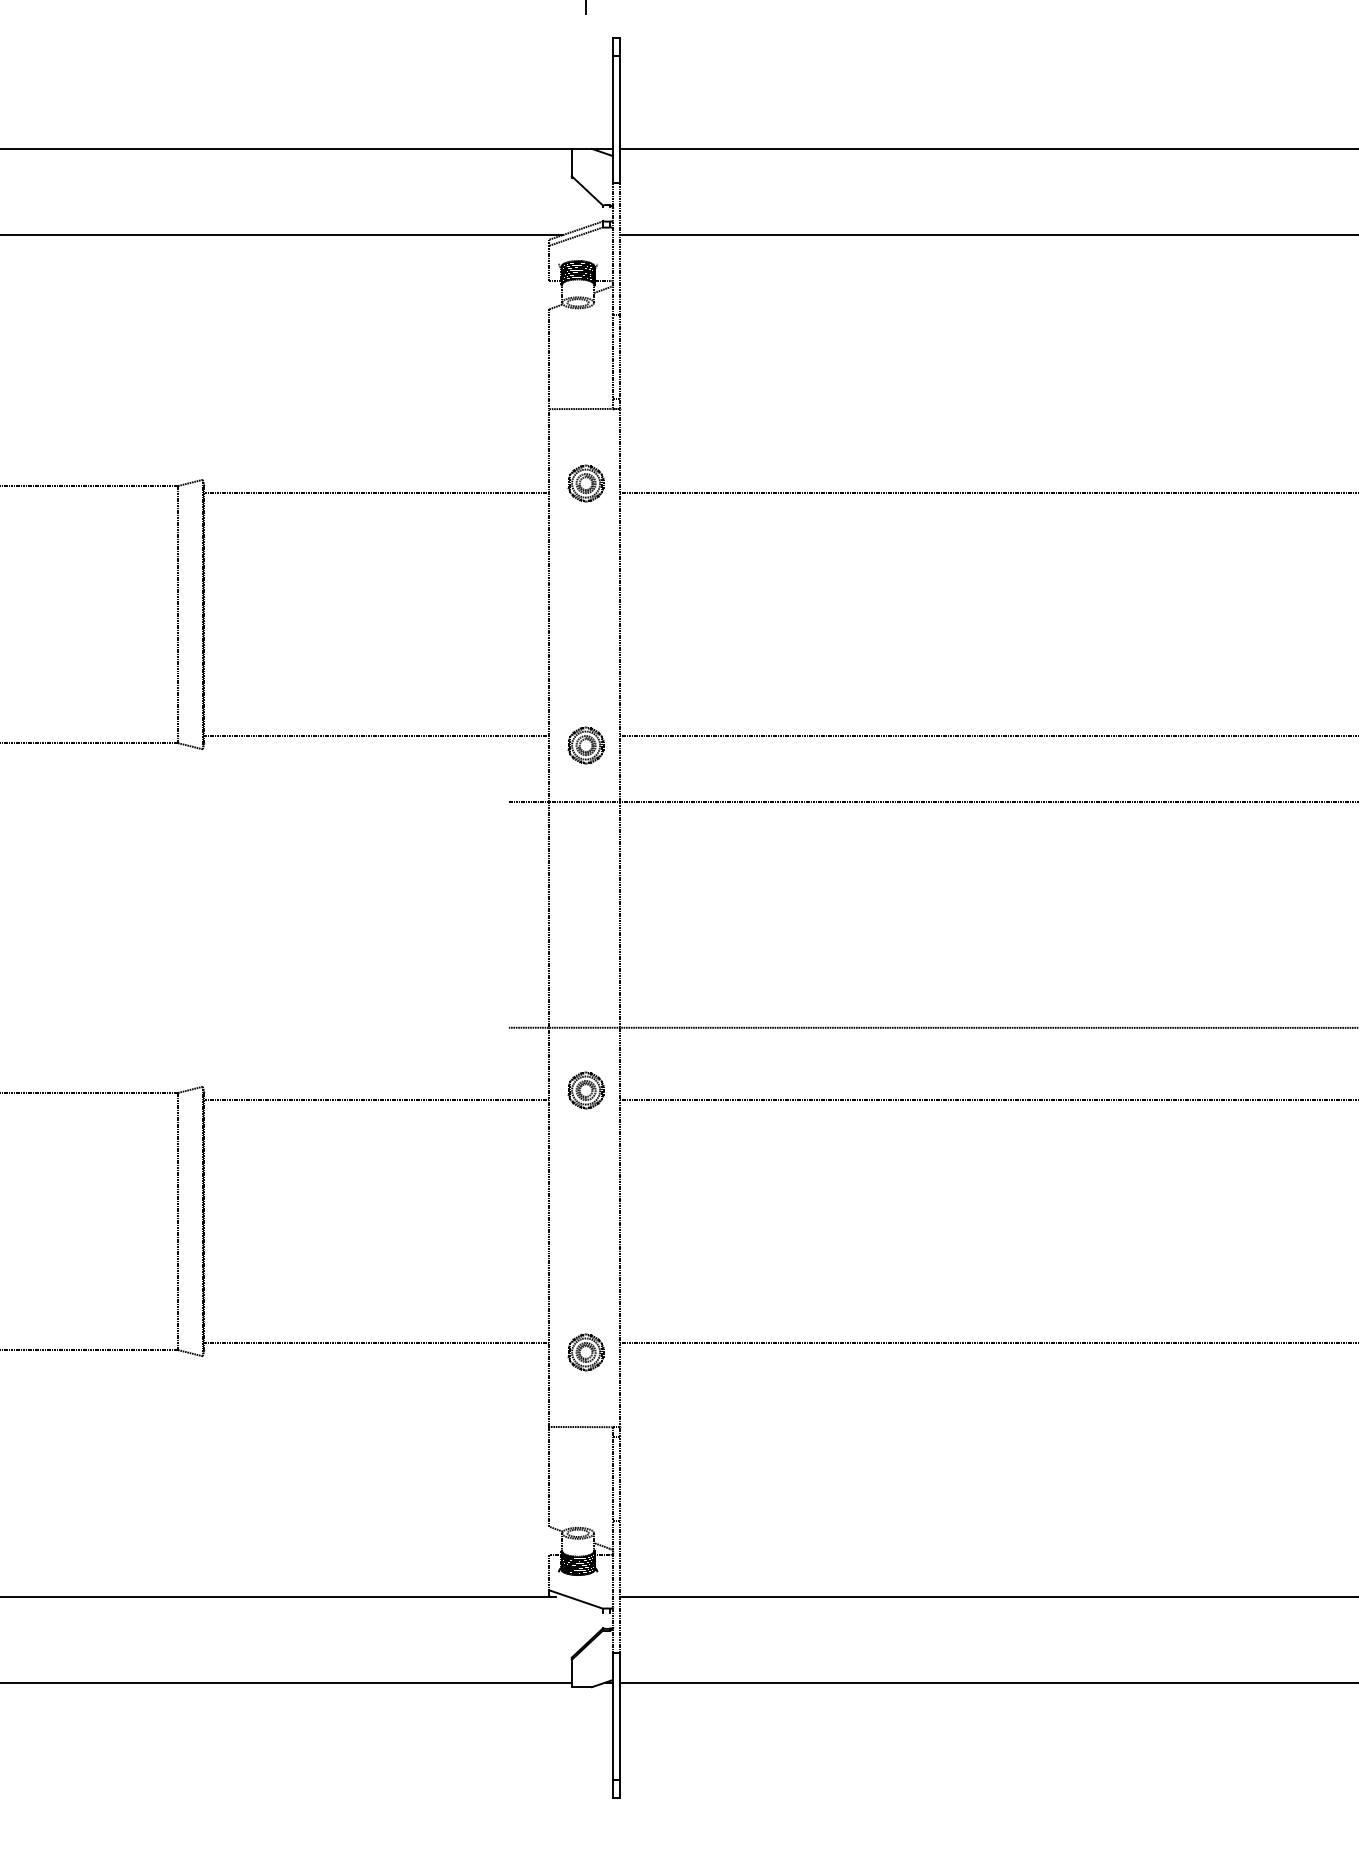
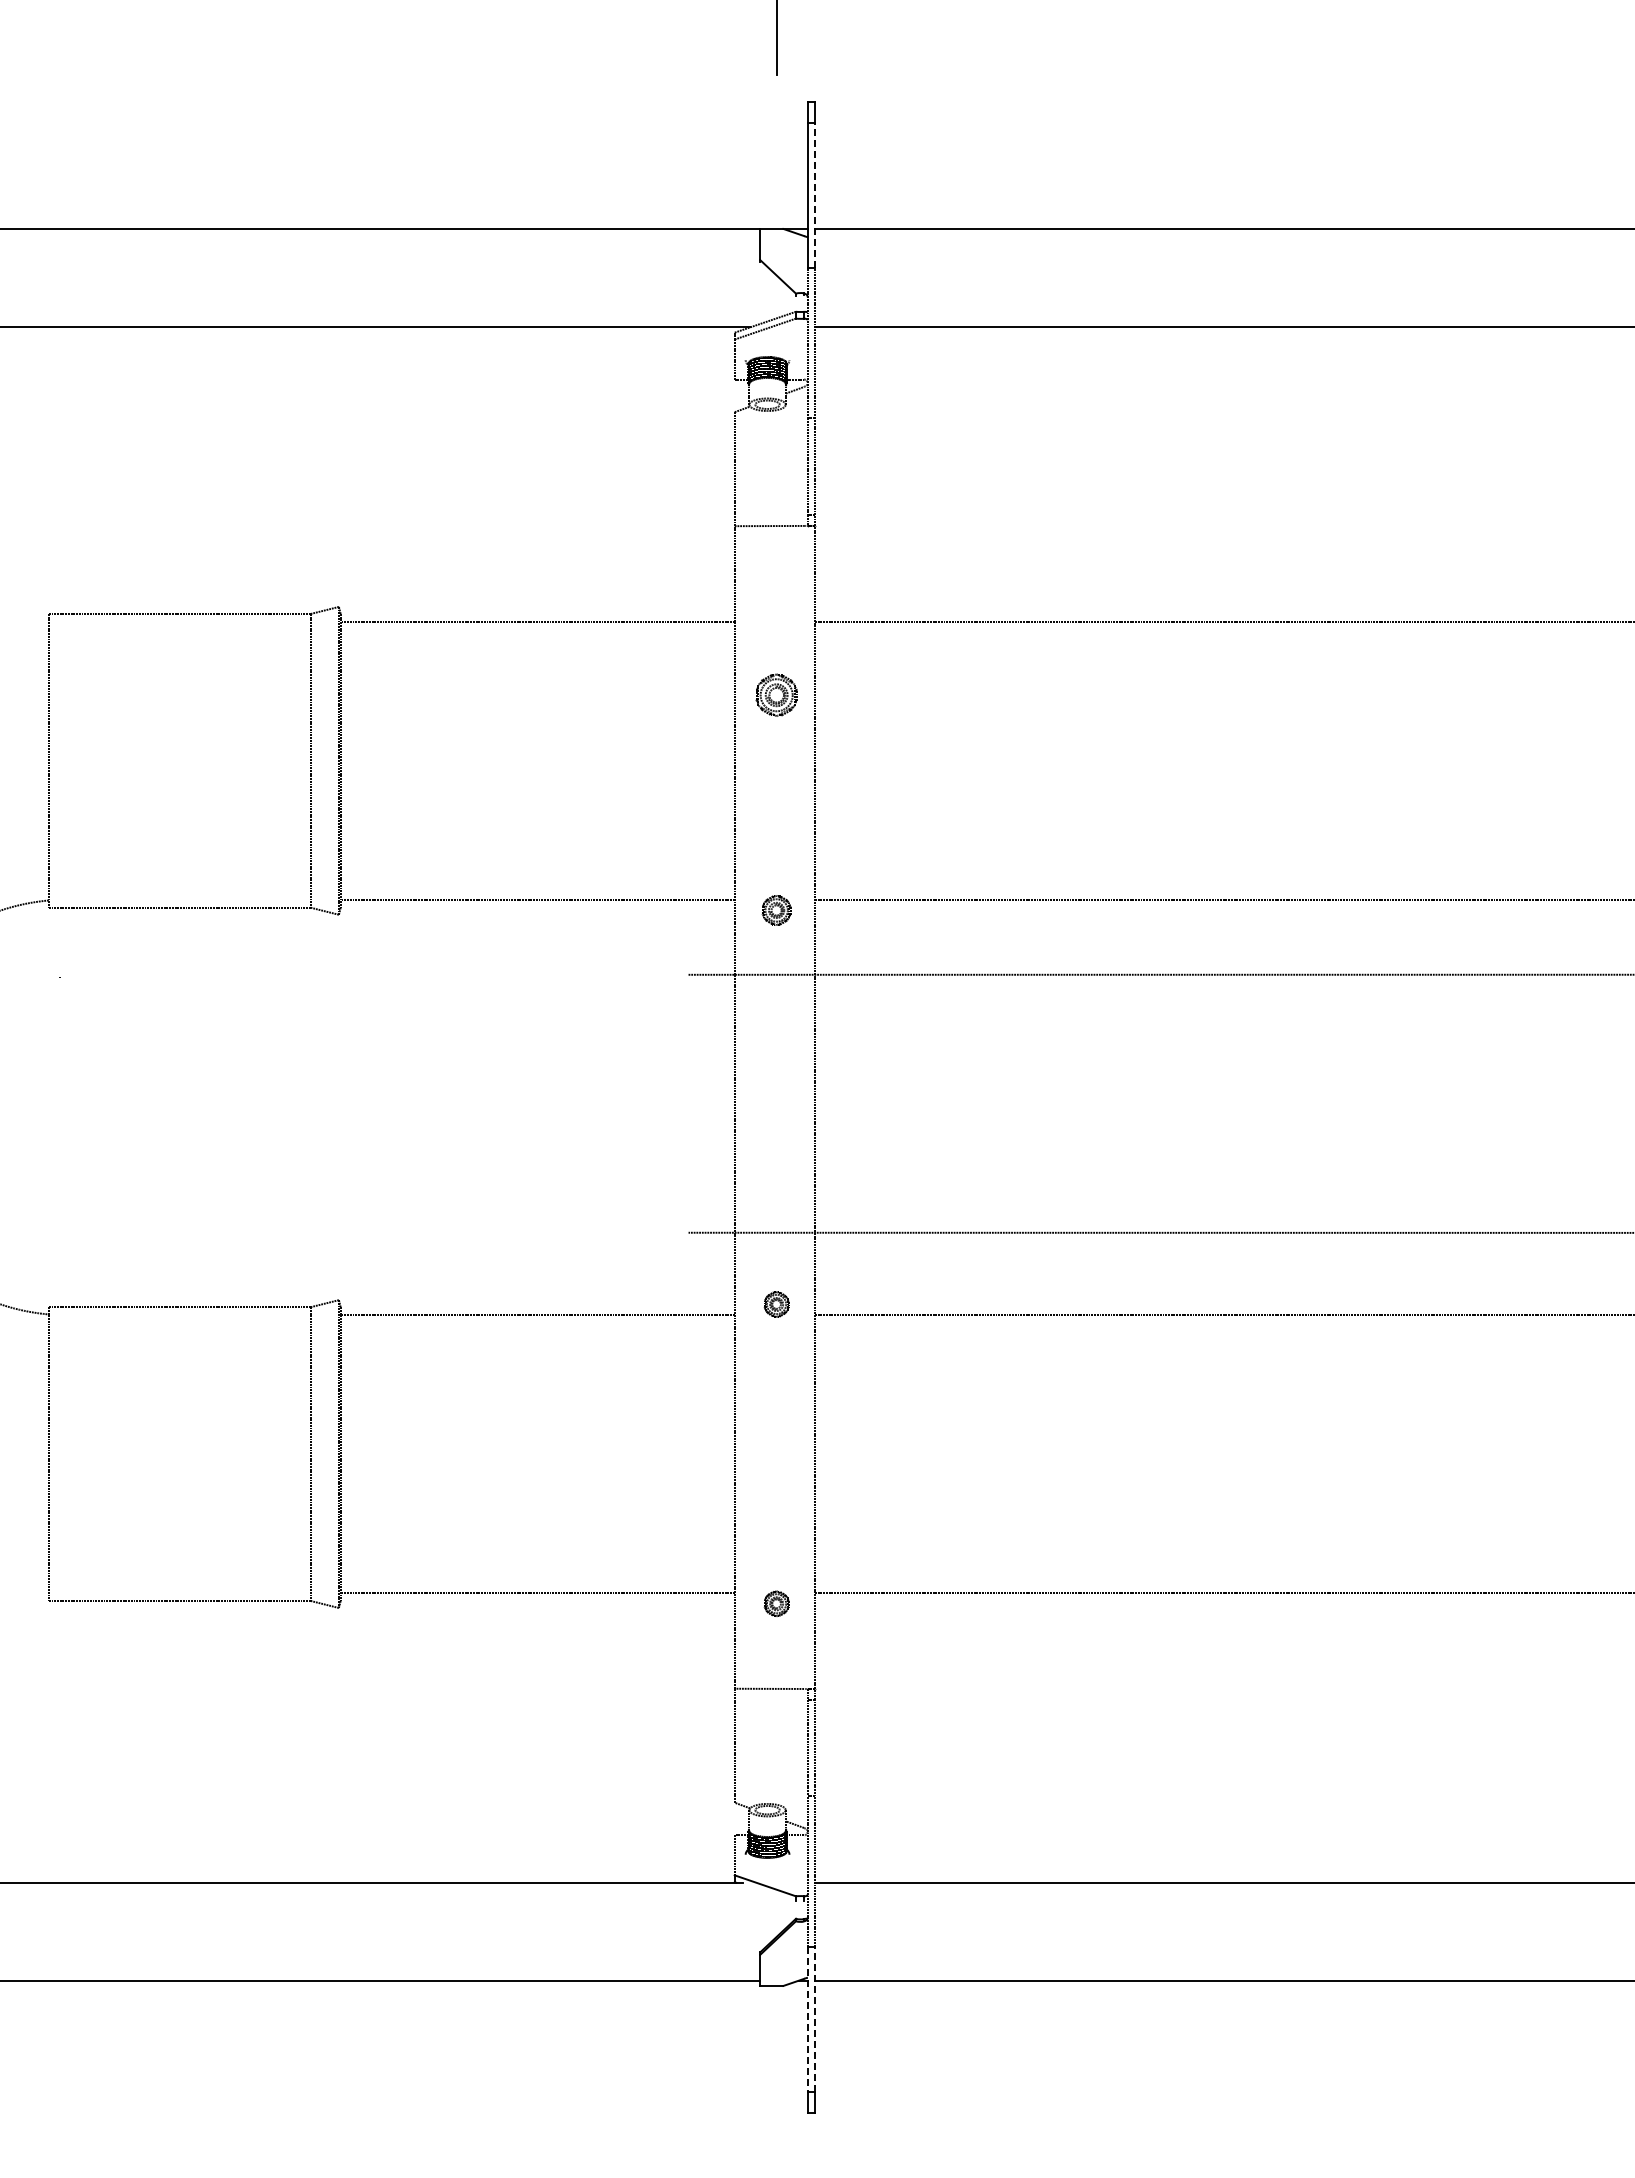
line: (620, 119) -> (815, 195), solid -> dashed
part: (585, 482) -> (776, 694), moved
part: (585, 745) -> (776, 910), size x0.7
part: (585, 1090) -> (776, 1304), size x0.6
part: (585, 1352) -> (776, 1603), size x0.6
line: (613, 1716) -> (807, 2019), solid -> dashed
line: (620, 1716) -> (815, 2019), solid -> dashed

